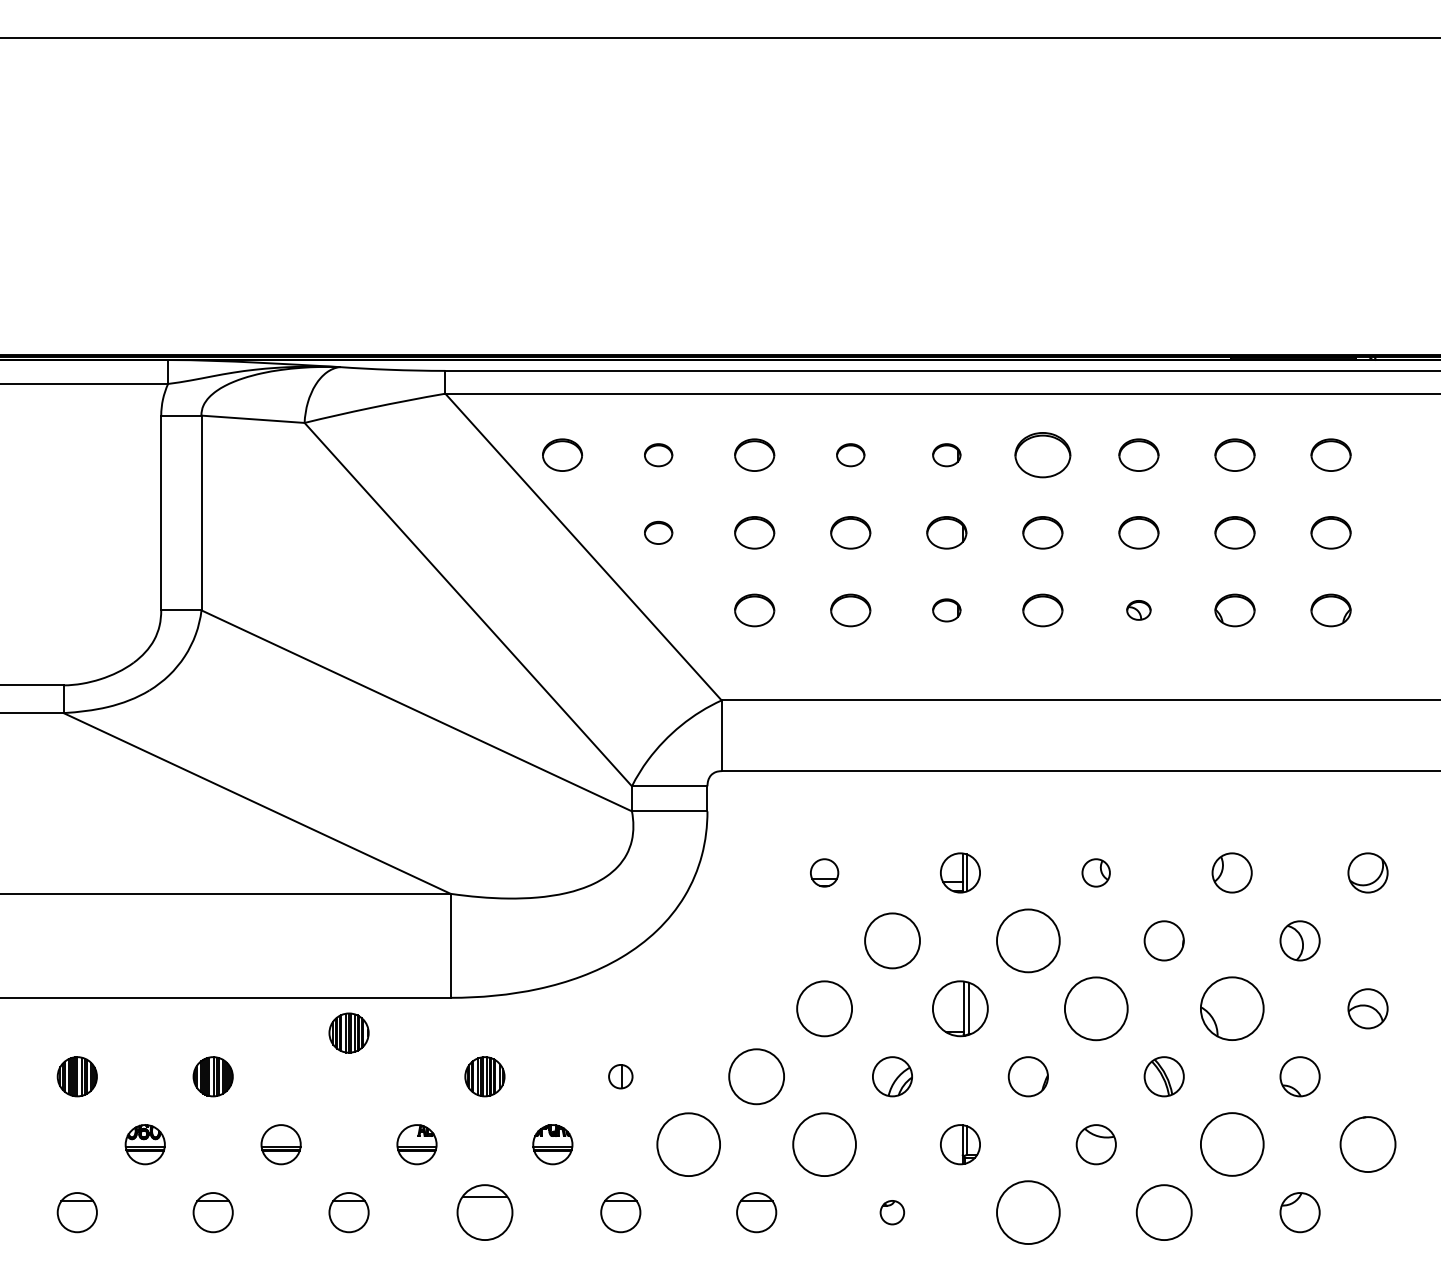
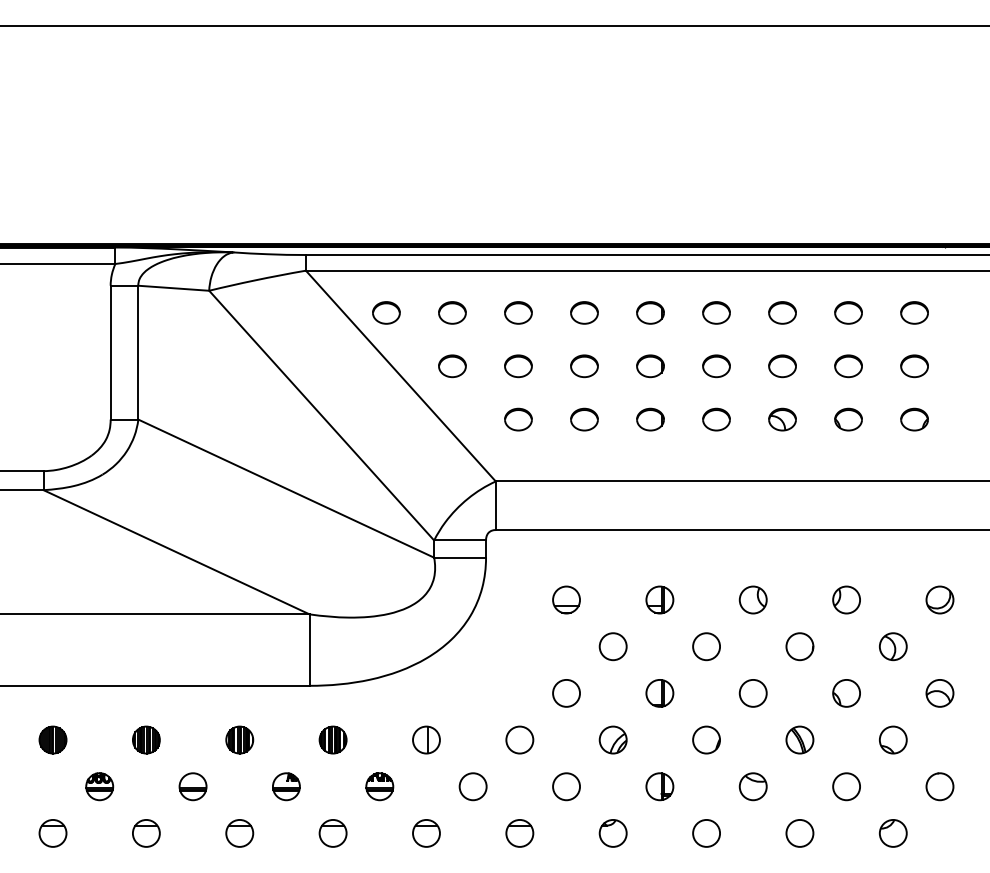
part: (658, 454) -> (452, 312), size x1.43
part: (850, 454) -> (584, 312), size x1.43
part: (946, 454) -> (650, 312), size x1.43
part: (1042, 454) -> (716, 312), size x0.71
part: (658, 533) -> (452, 366), size x1.43
part: (946, 610) -> (650, 419), size x1.43
part: (1138, 610) -> (782, 419), size x1.67
part: (824, 872) -> (566, 599), size x1.43
part: (1095, 872) -> (752, 599), size x1.43
circle: (891, 940) -> (612, 646), size x0.71
circle: (1028, 940) -> (706, 646), size x0.62
circle: (824, 1007) -> (566, 692), size x0.71
circle: (1095, 1007) -> (752, 692), size x0.62
part: (959, 1008) -> (659, 693), size x0.71
part: (1232, 1008) -> (846, 693), size x0.62
part: (348, 1032) -> (239, 739), moved
part: (620, 1075) -> (426, 739), size x1.67
circle: (756, 1075) -> (519, 739), size x0.71
circle: (687, 1144) -> (472, 786), size x0.62
circle: (824, 1144) -> (566, 786), size x0.62
circle: (1232, 1144) -> (846, 786), size x0.62
part: (1367, 1144) -> (939, 786), size x0.71
circle: (1028, 1211) -> (706, 832), size x0.62
circle: (1163, 1211) -> (799, 832), size x0.71
part: (484, 1212) -> (332, 833), size x0.71
part: (891, 1212) -> (612, 833), size x1.67

